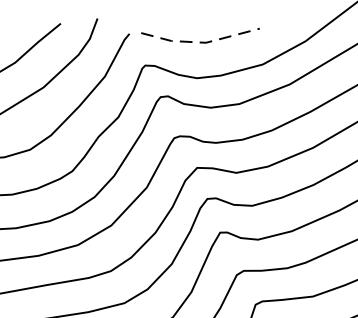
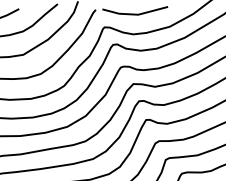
line: (200, 42) -> (135, 14), dashed -> solid

